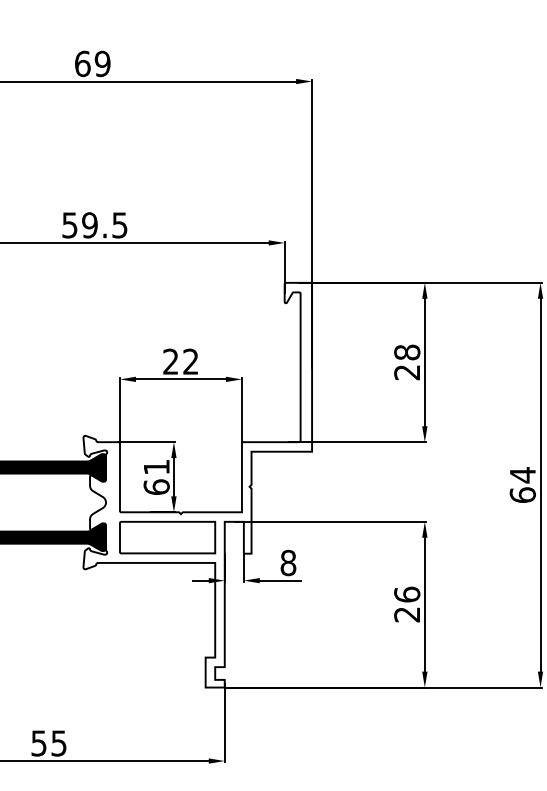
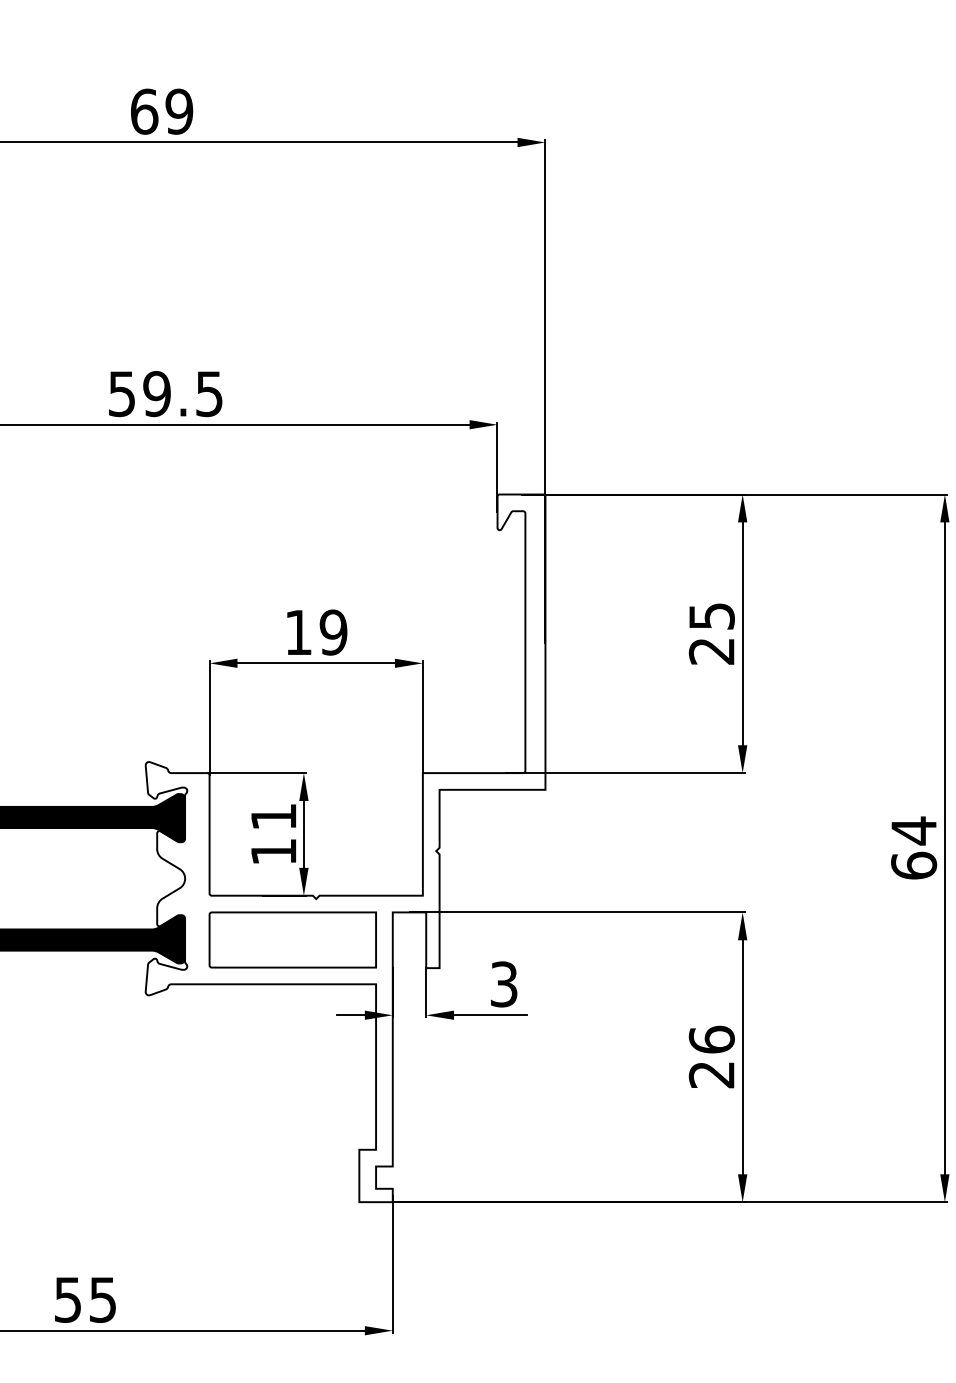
text: (407, 352) -> (712, 616), 28 -> 25
text: (180, 361) -> (315, 632), 22 -> 19
text: (156, 486) -> (273, 850), 61 -> 11
text: (288, 562) -> (504, 983), 8 -> 3

